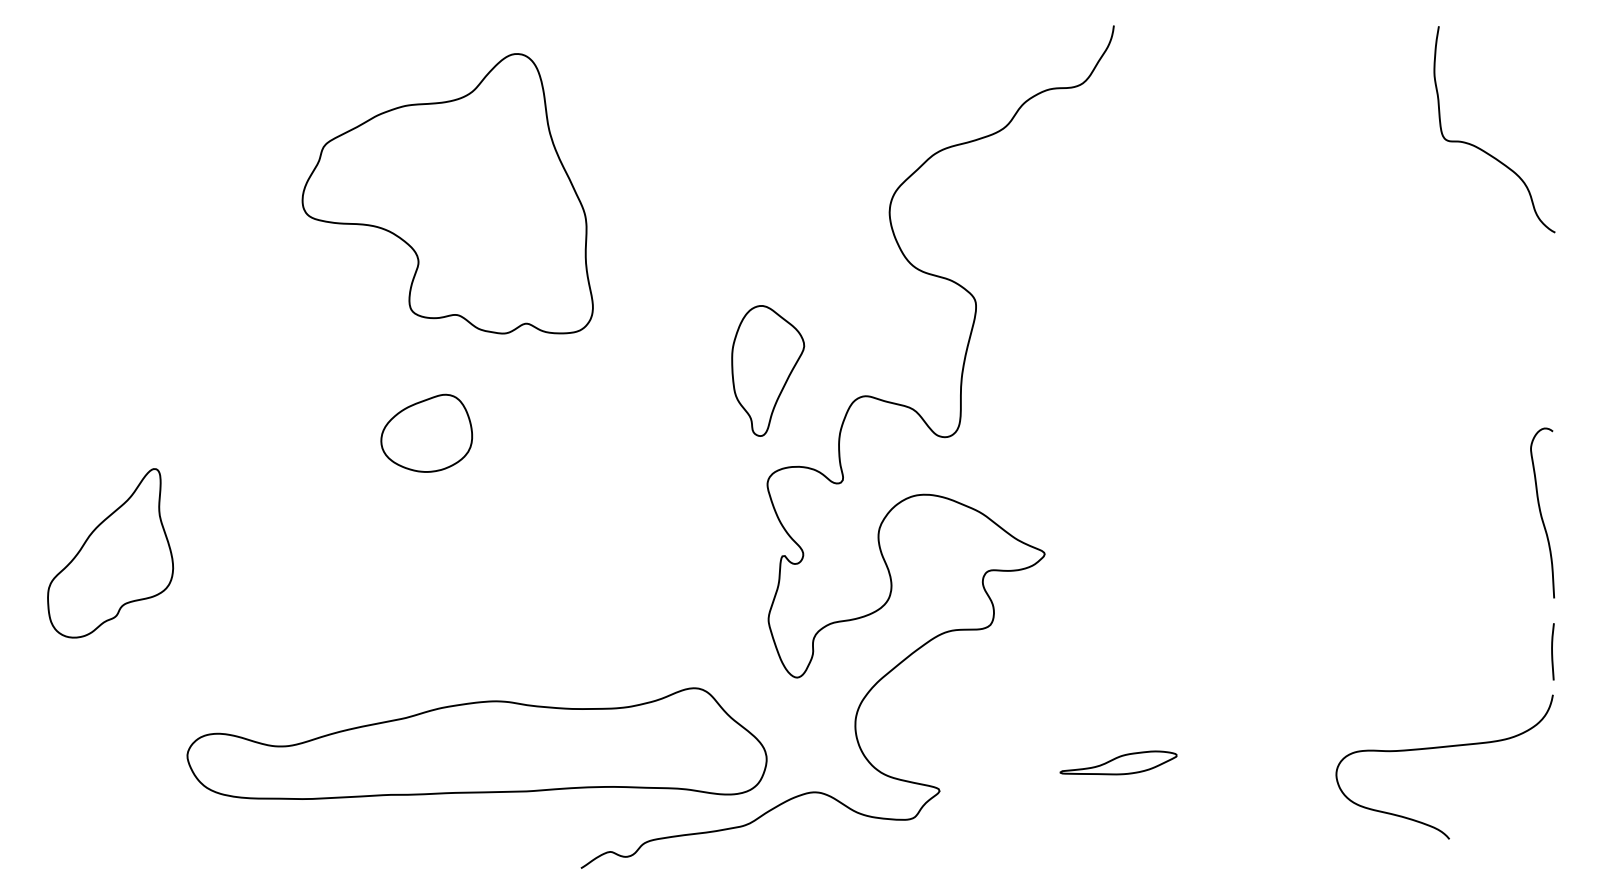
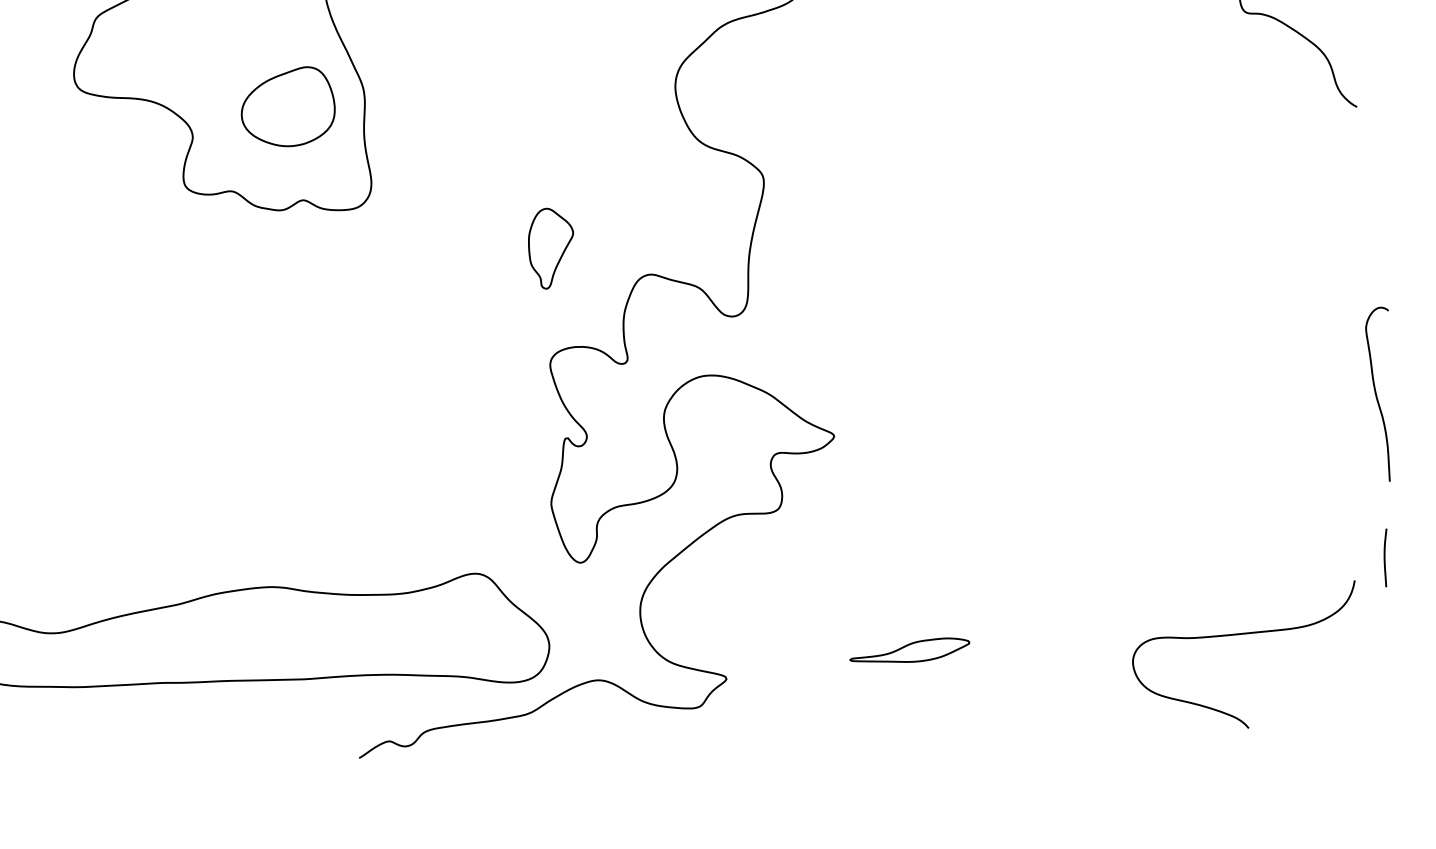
part: (768, 370) -> (551, 248), size x0.6
part: (426, 432) -> (288, 105), moved
curve: (1541, 512) -> (1376, 393), moved
line: (1552, 651) -> (1385, 557), moved

